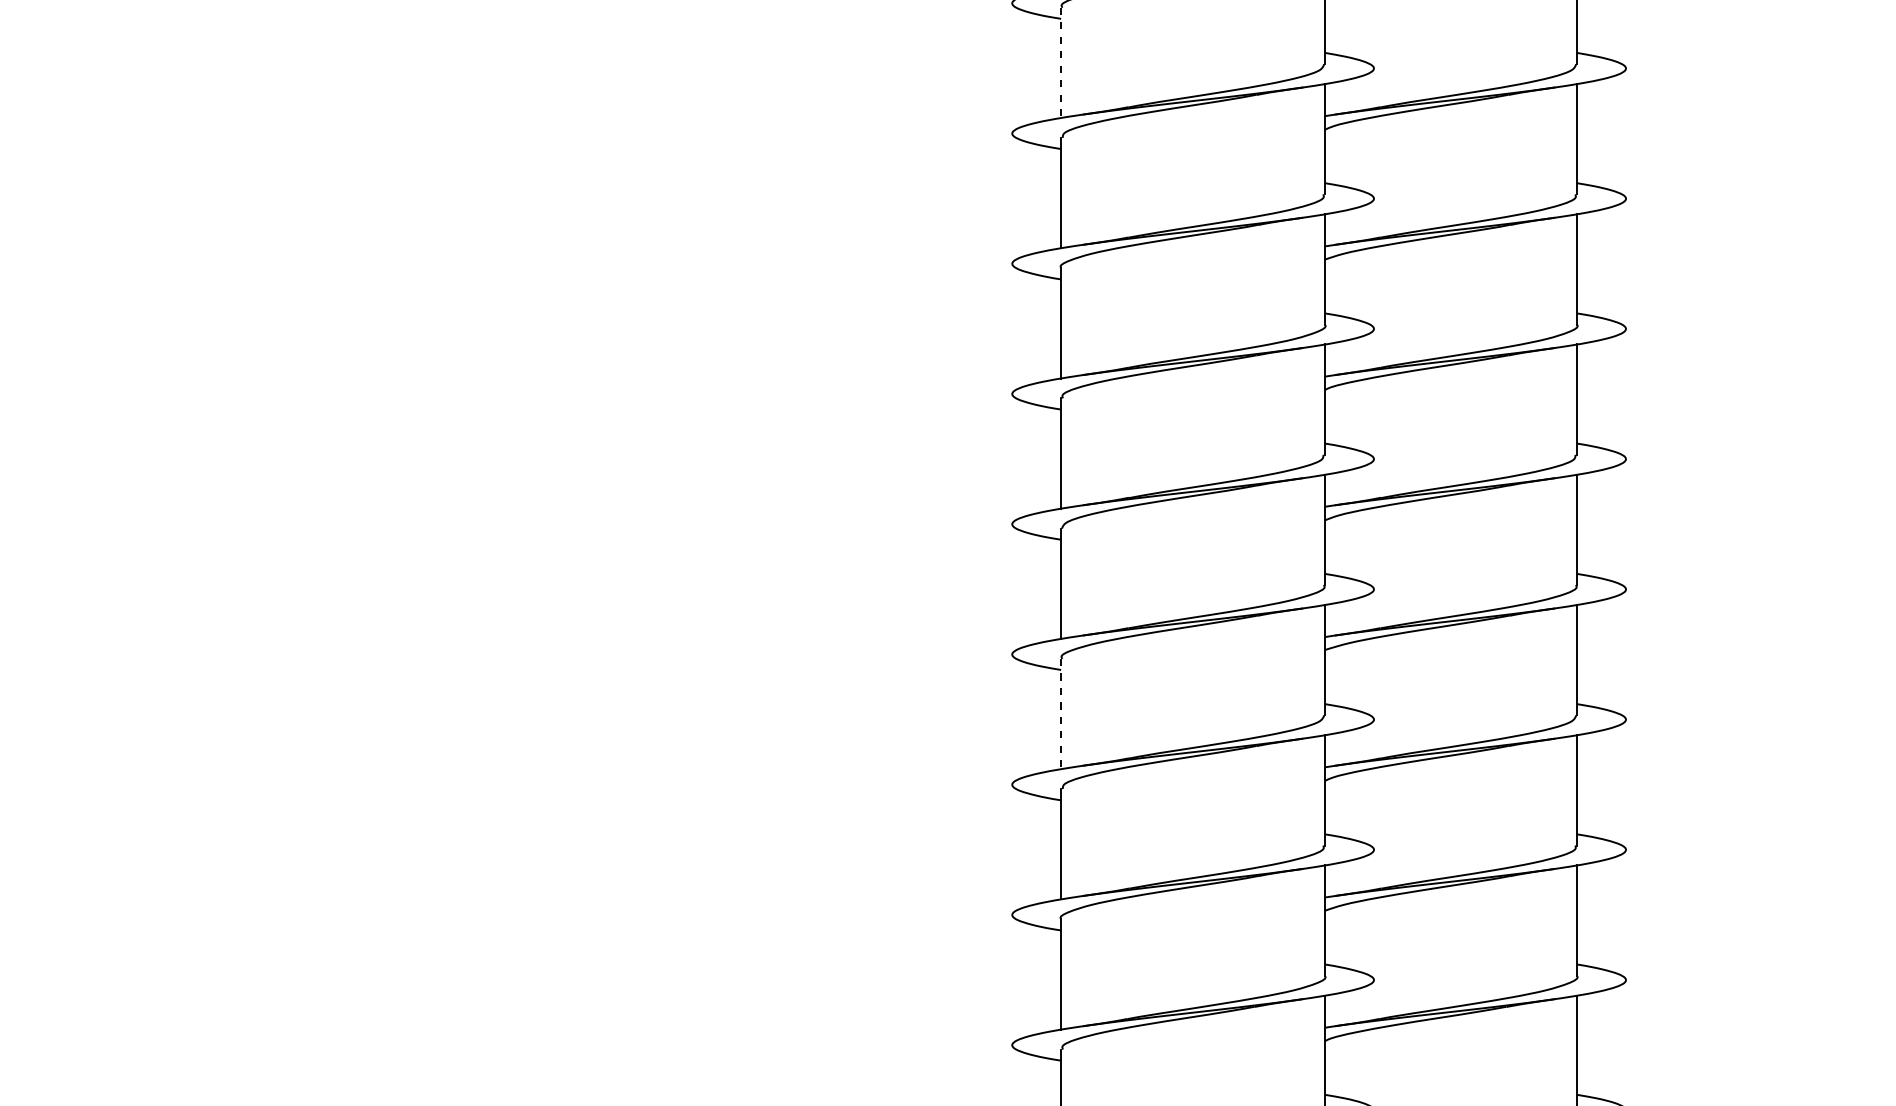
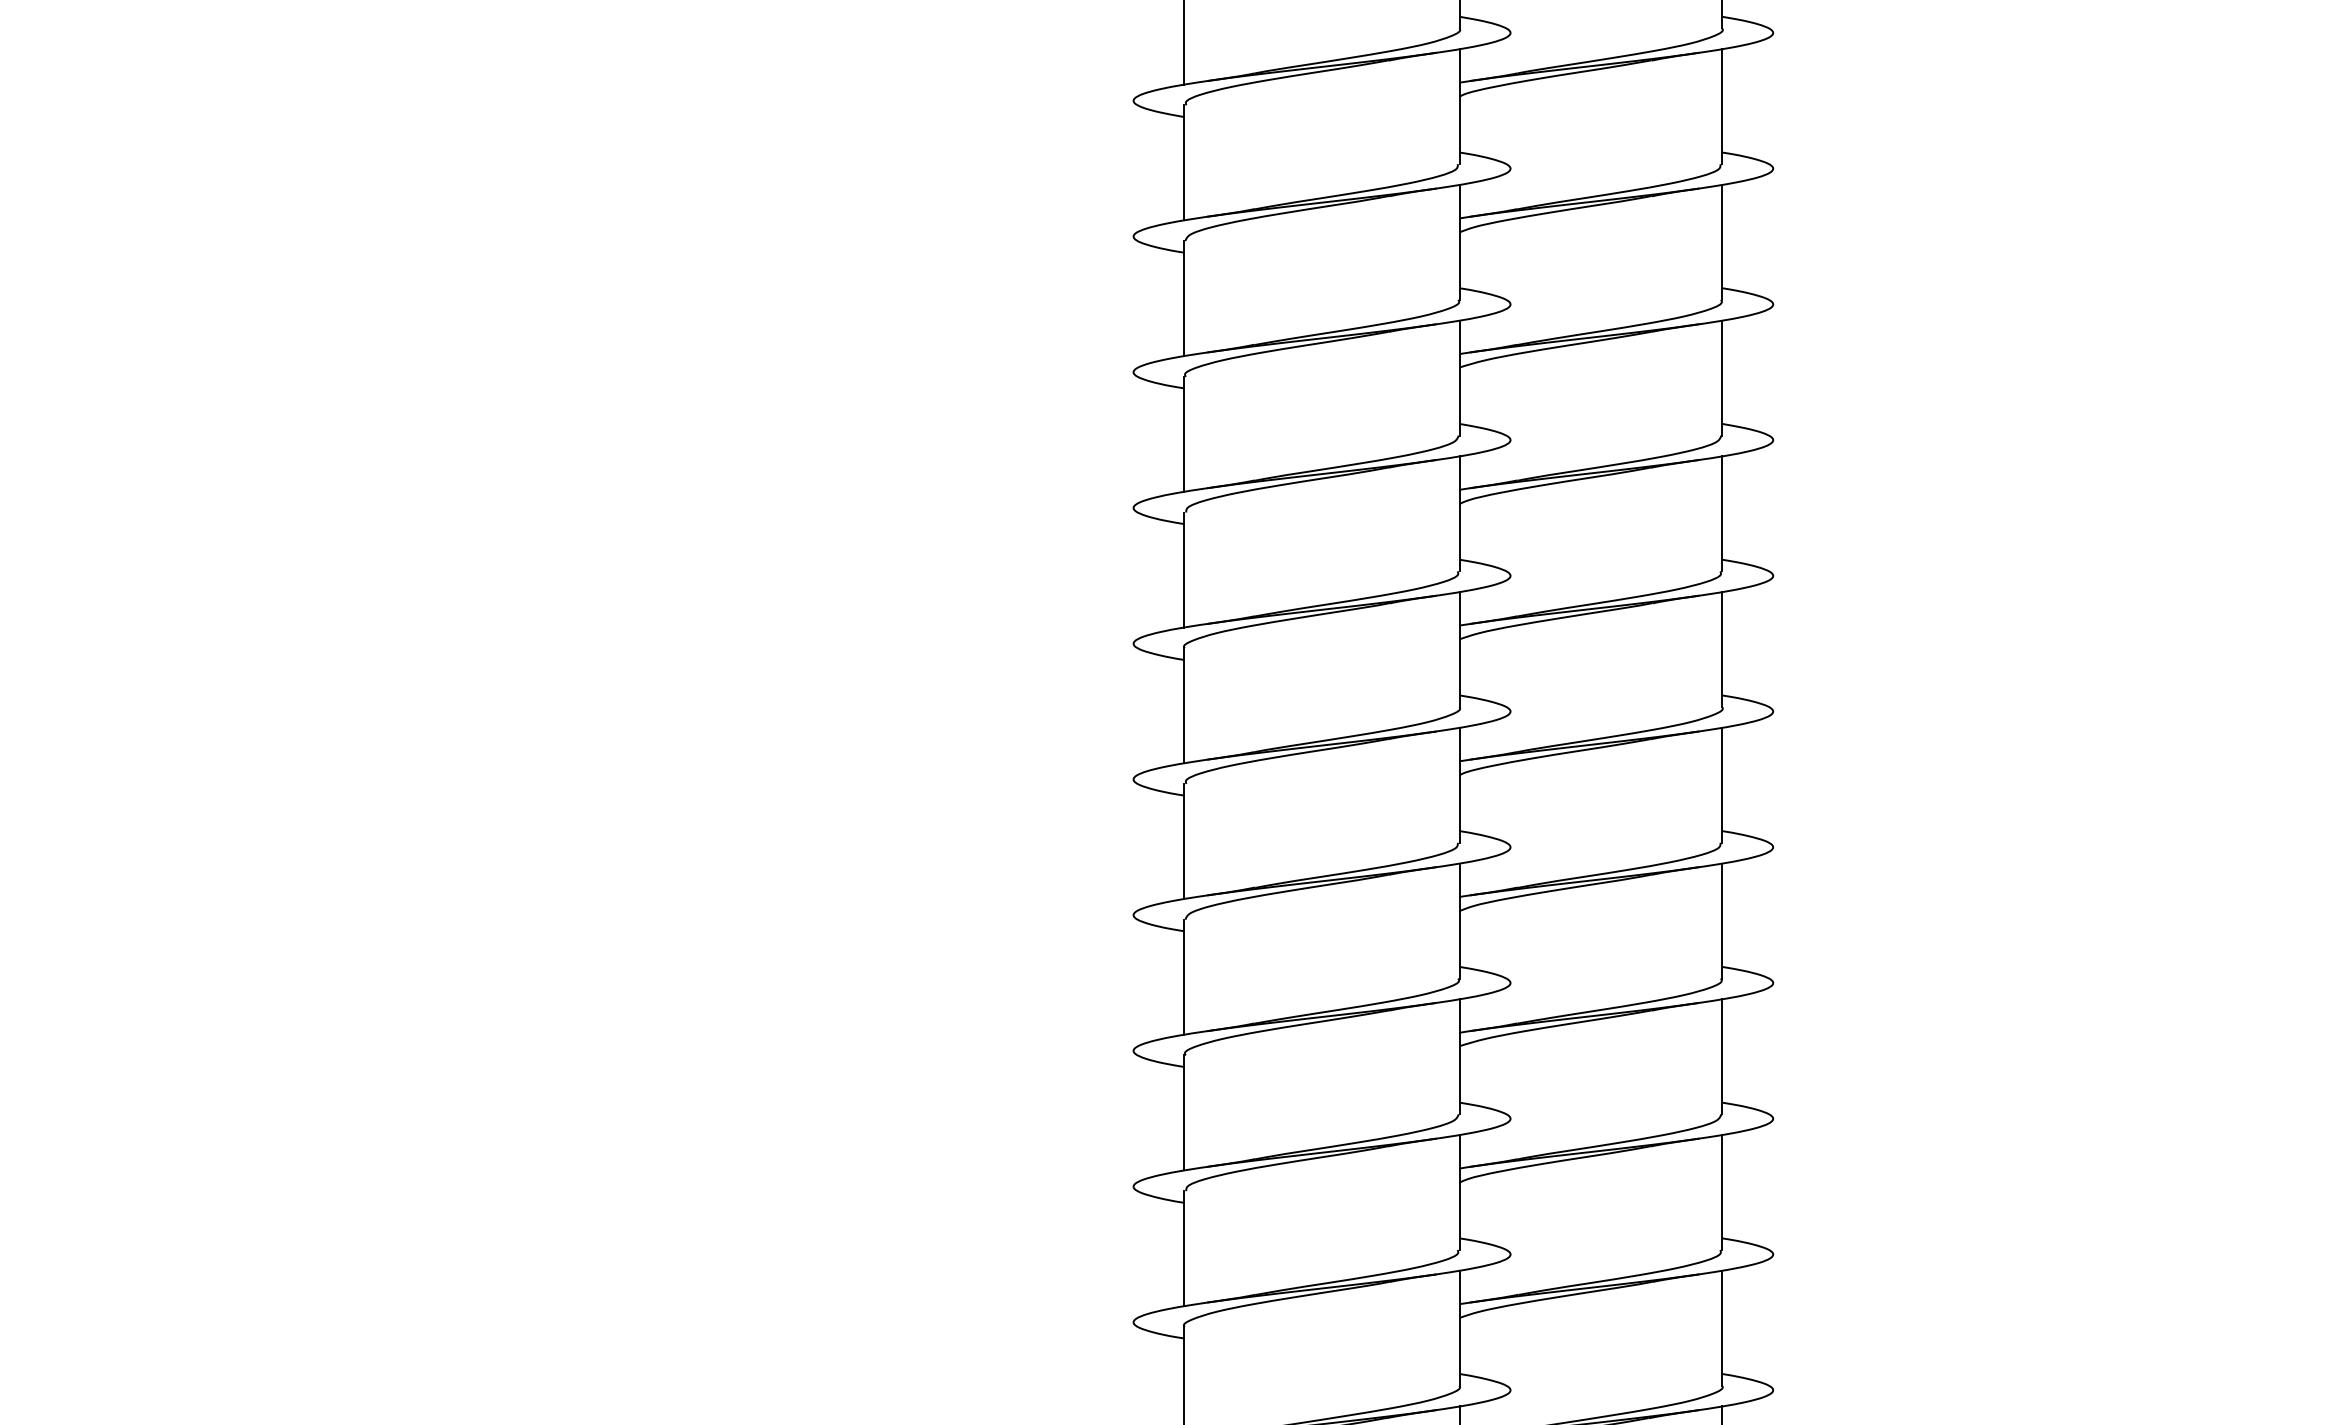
line: (1061, 63) -> (1184, 434), dashed -> solid
line: (1061, 714) -> (1184, 1113), dashed -> solid

